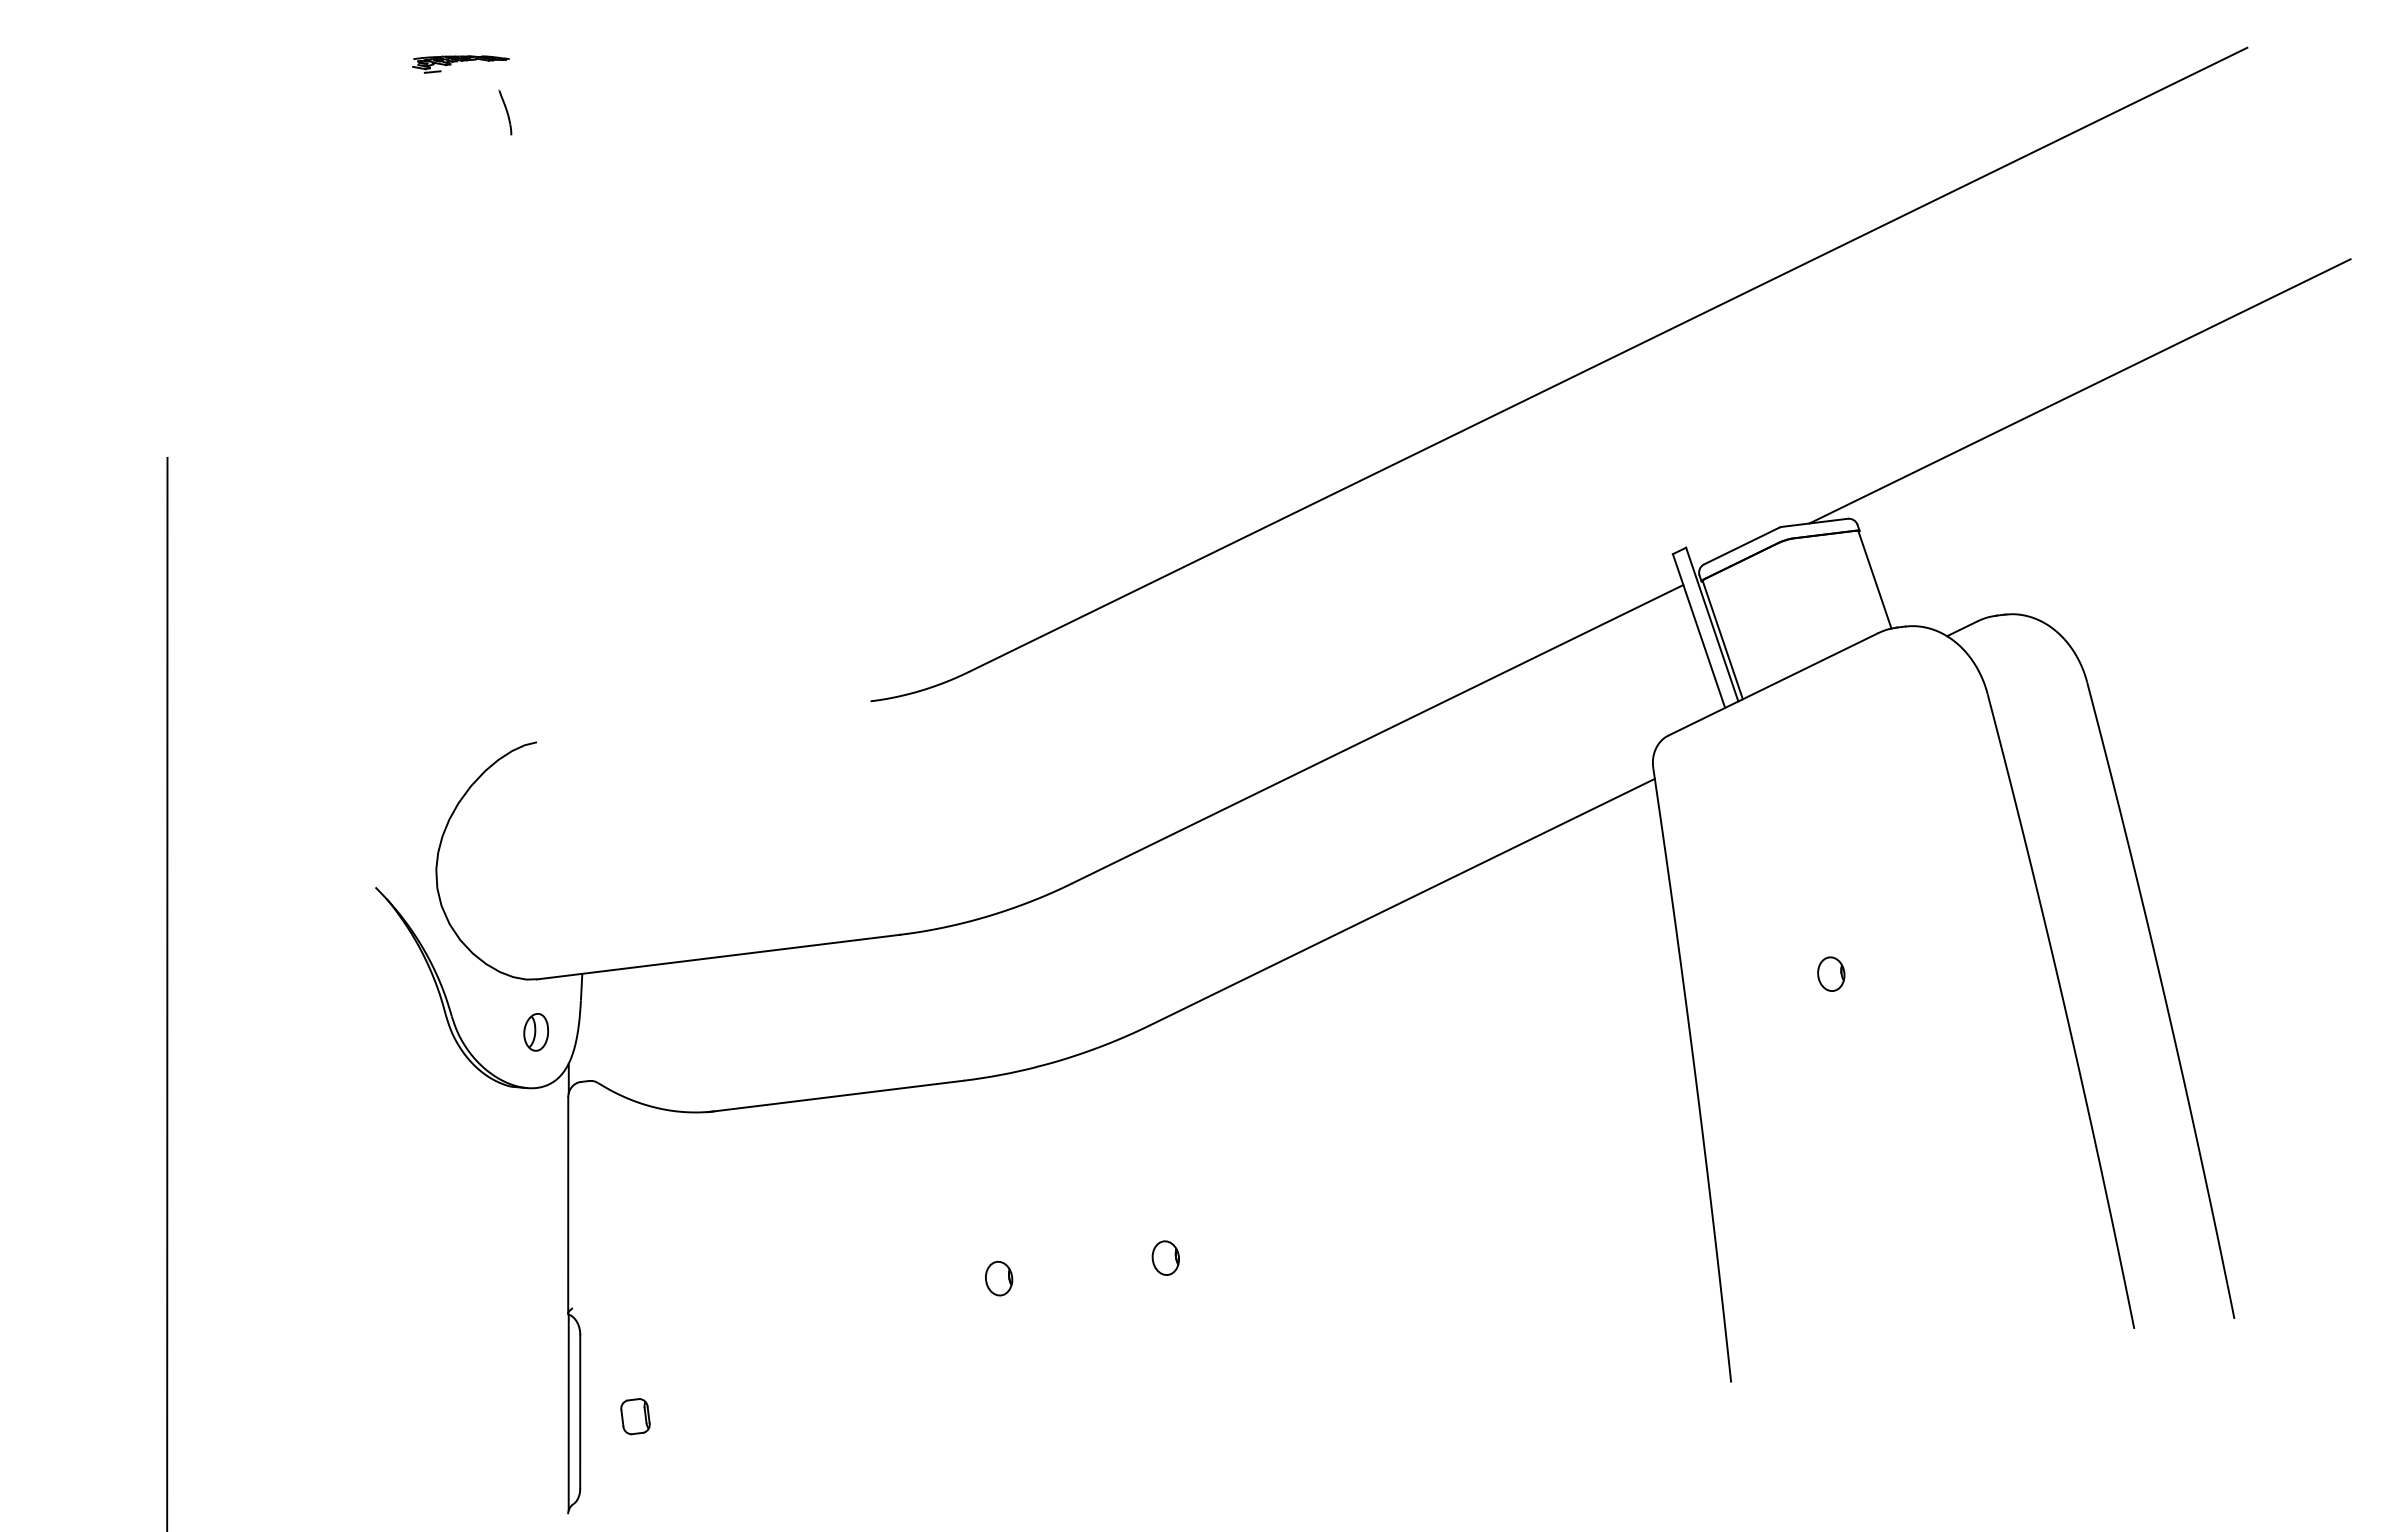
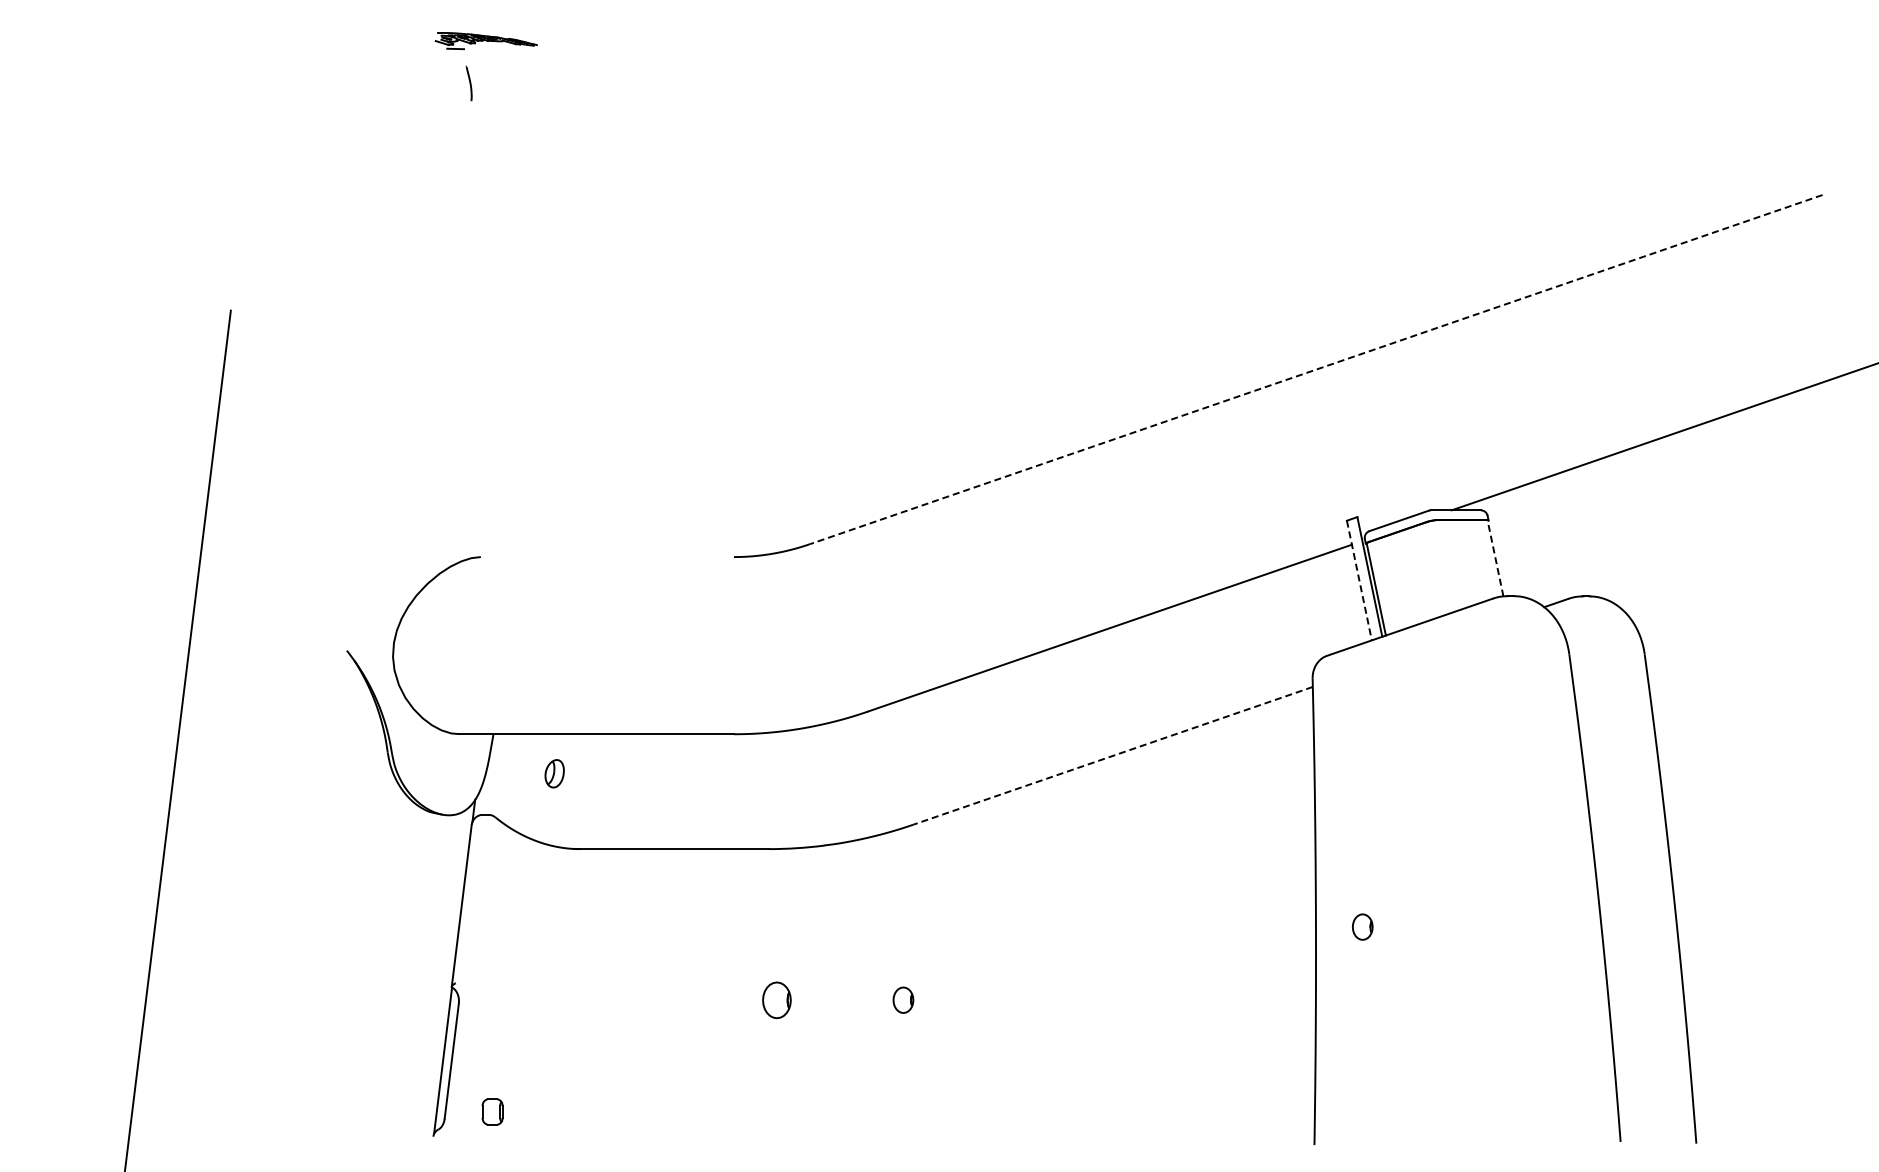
part: (460, 60) -> (486, 40), size x1.4
part: (504, 112) -> (468, 83), moved
line: (1606, 359) -> (1315, 369), solid -> dashed
line: (1874, 579) -> (1495, 558), solid -> dashed
line: (1699, 632) -> (1359, 581), solid -> dashed
line: (1401, 901) -> (1112, 755), solid -> dashed
part: (1830, 973) -> (1362, 926), moved
part: (535, 1032) -> (554, 773), moved
part: (998, 1277) -> (776, 999), size x1.4
part: (635, 1416) -> (492, 1111), moved

